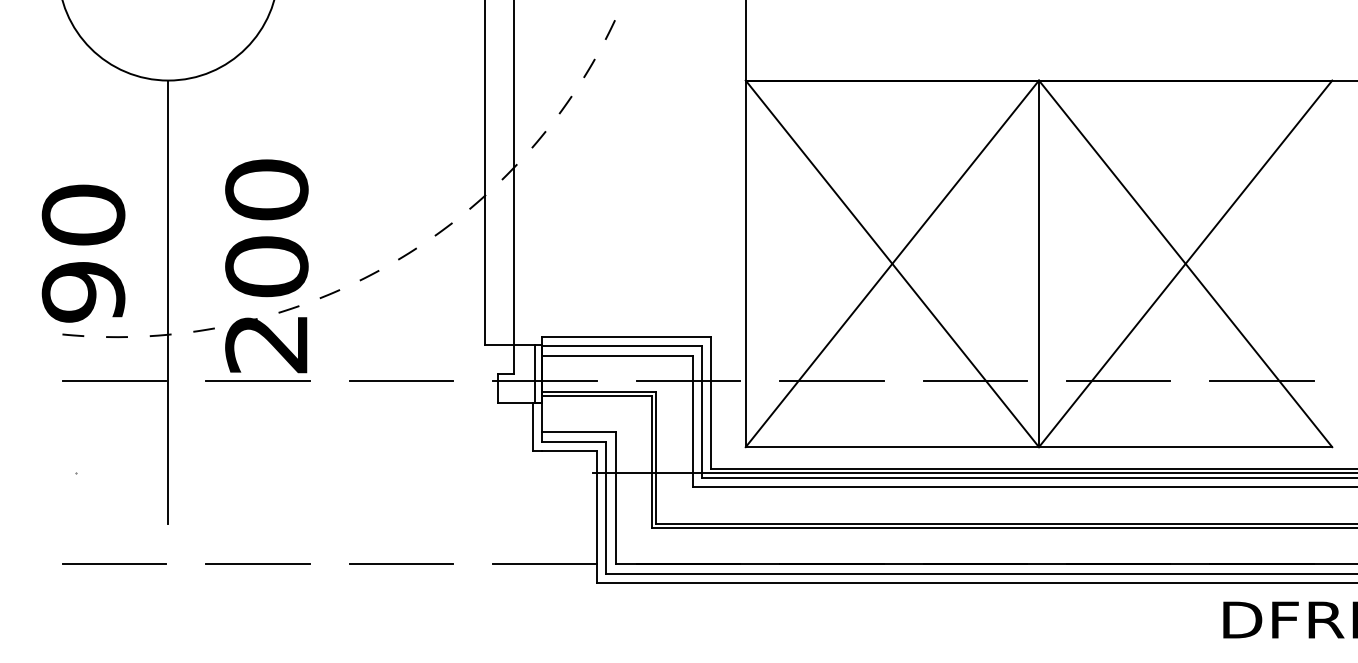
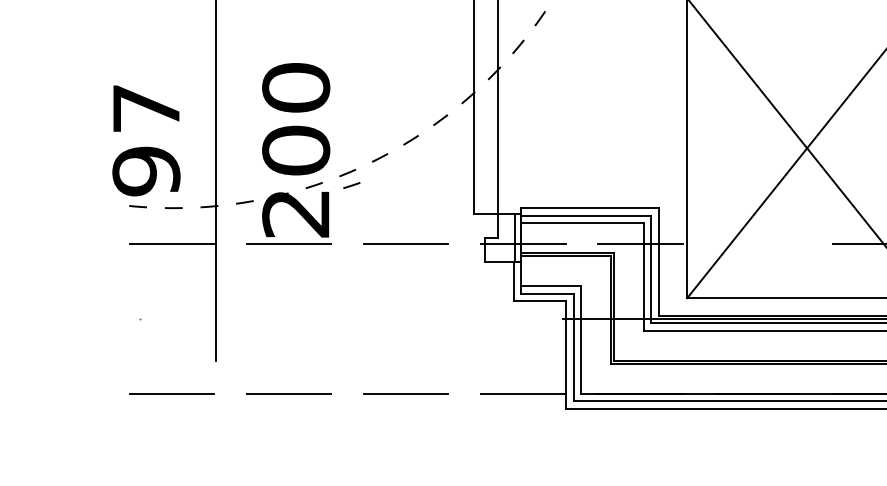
text: (83, 214) -> (146, 107), 90 -> 97
line: (334, 309) -> (351, 185), added
line: (831, 381) -> (757, 244), removed

